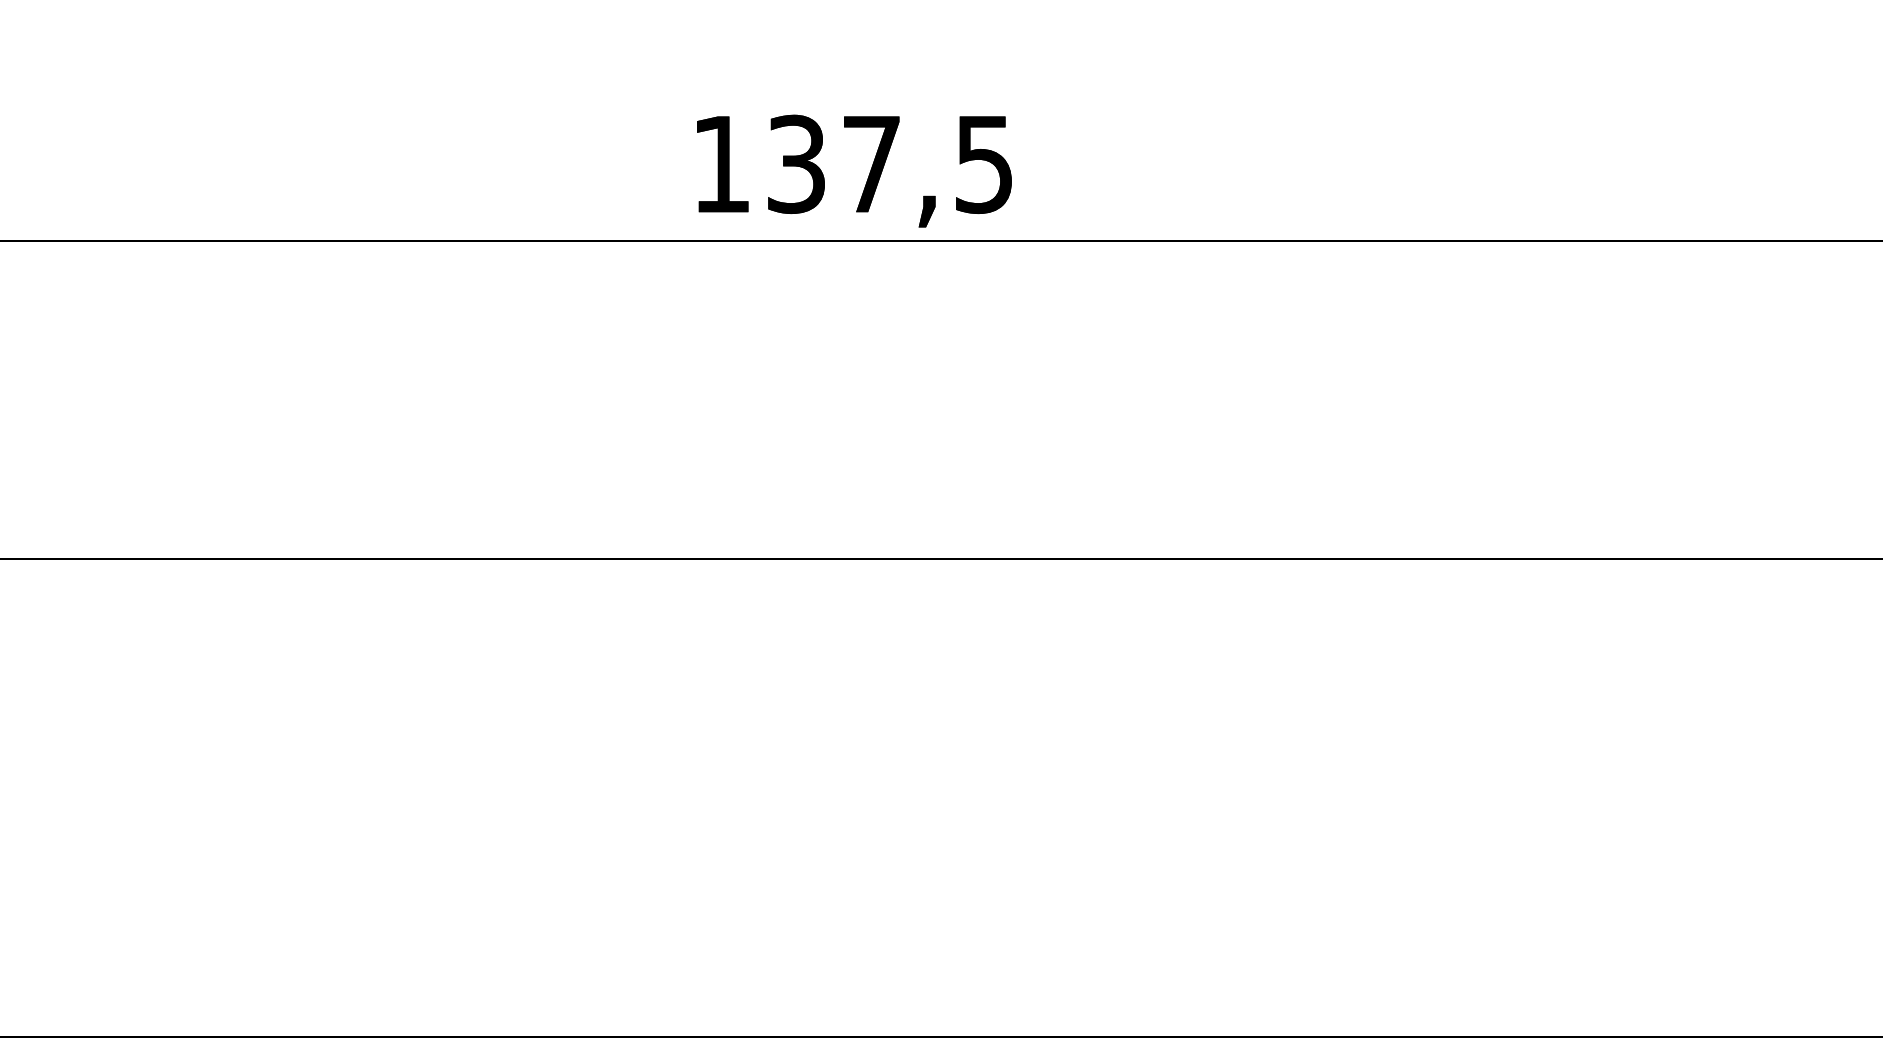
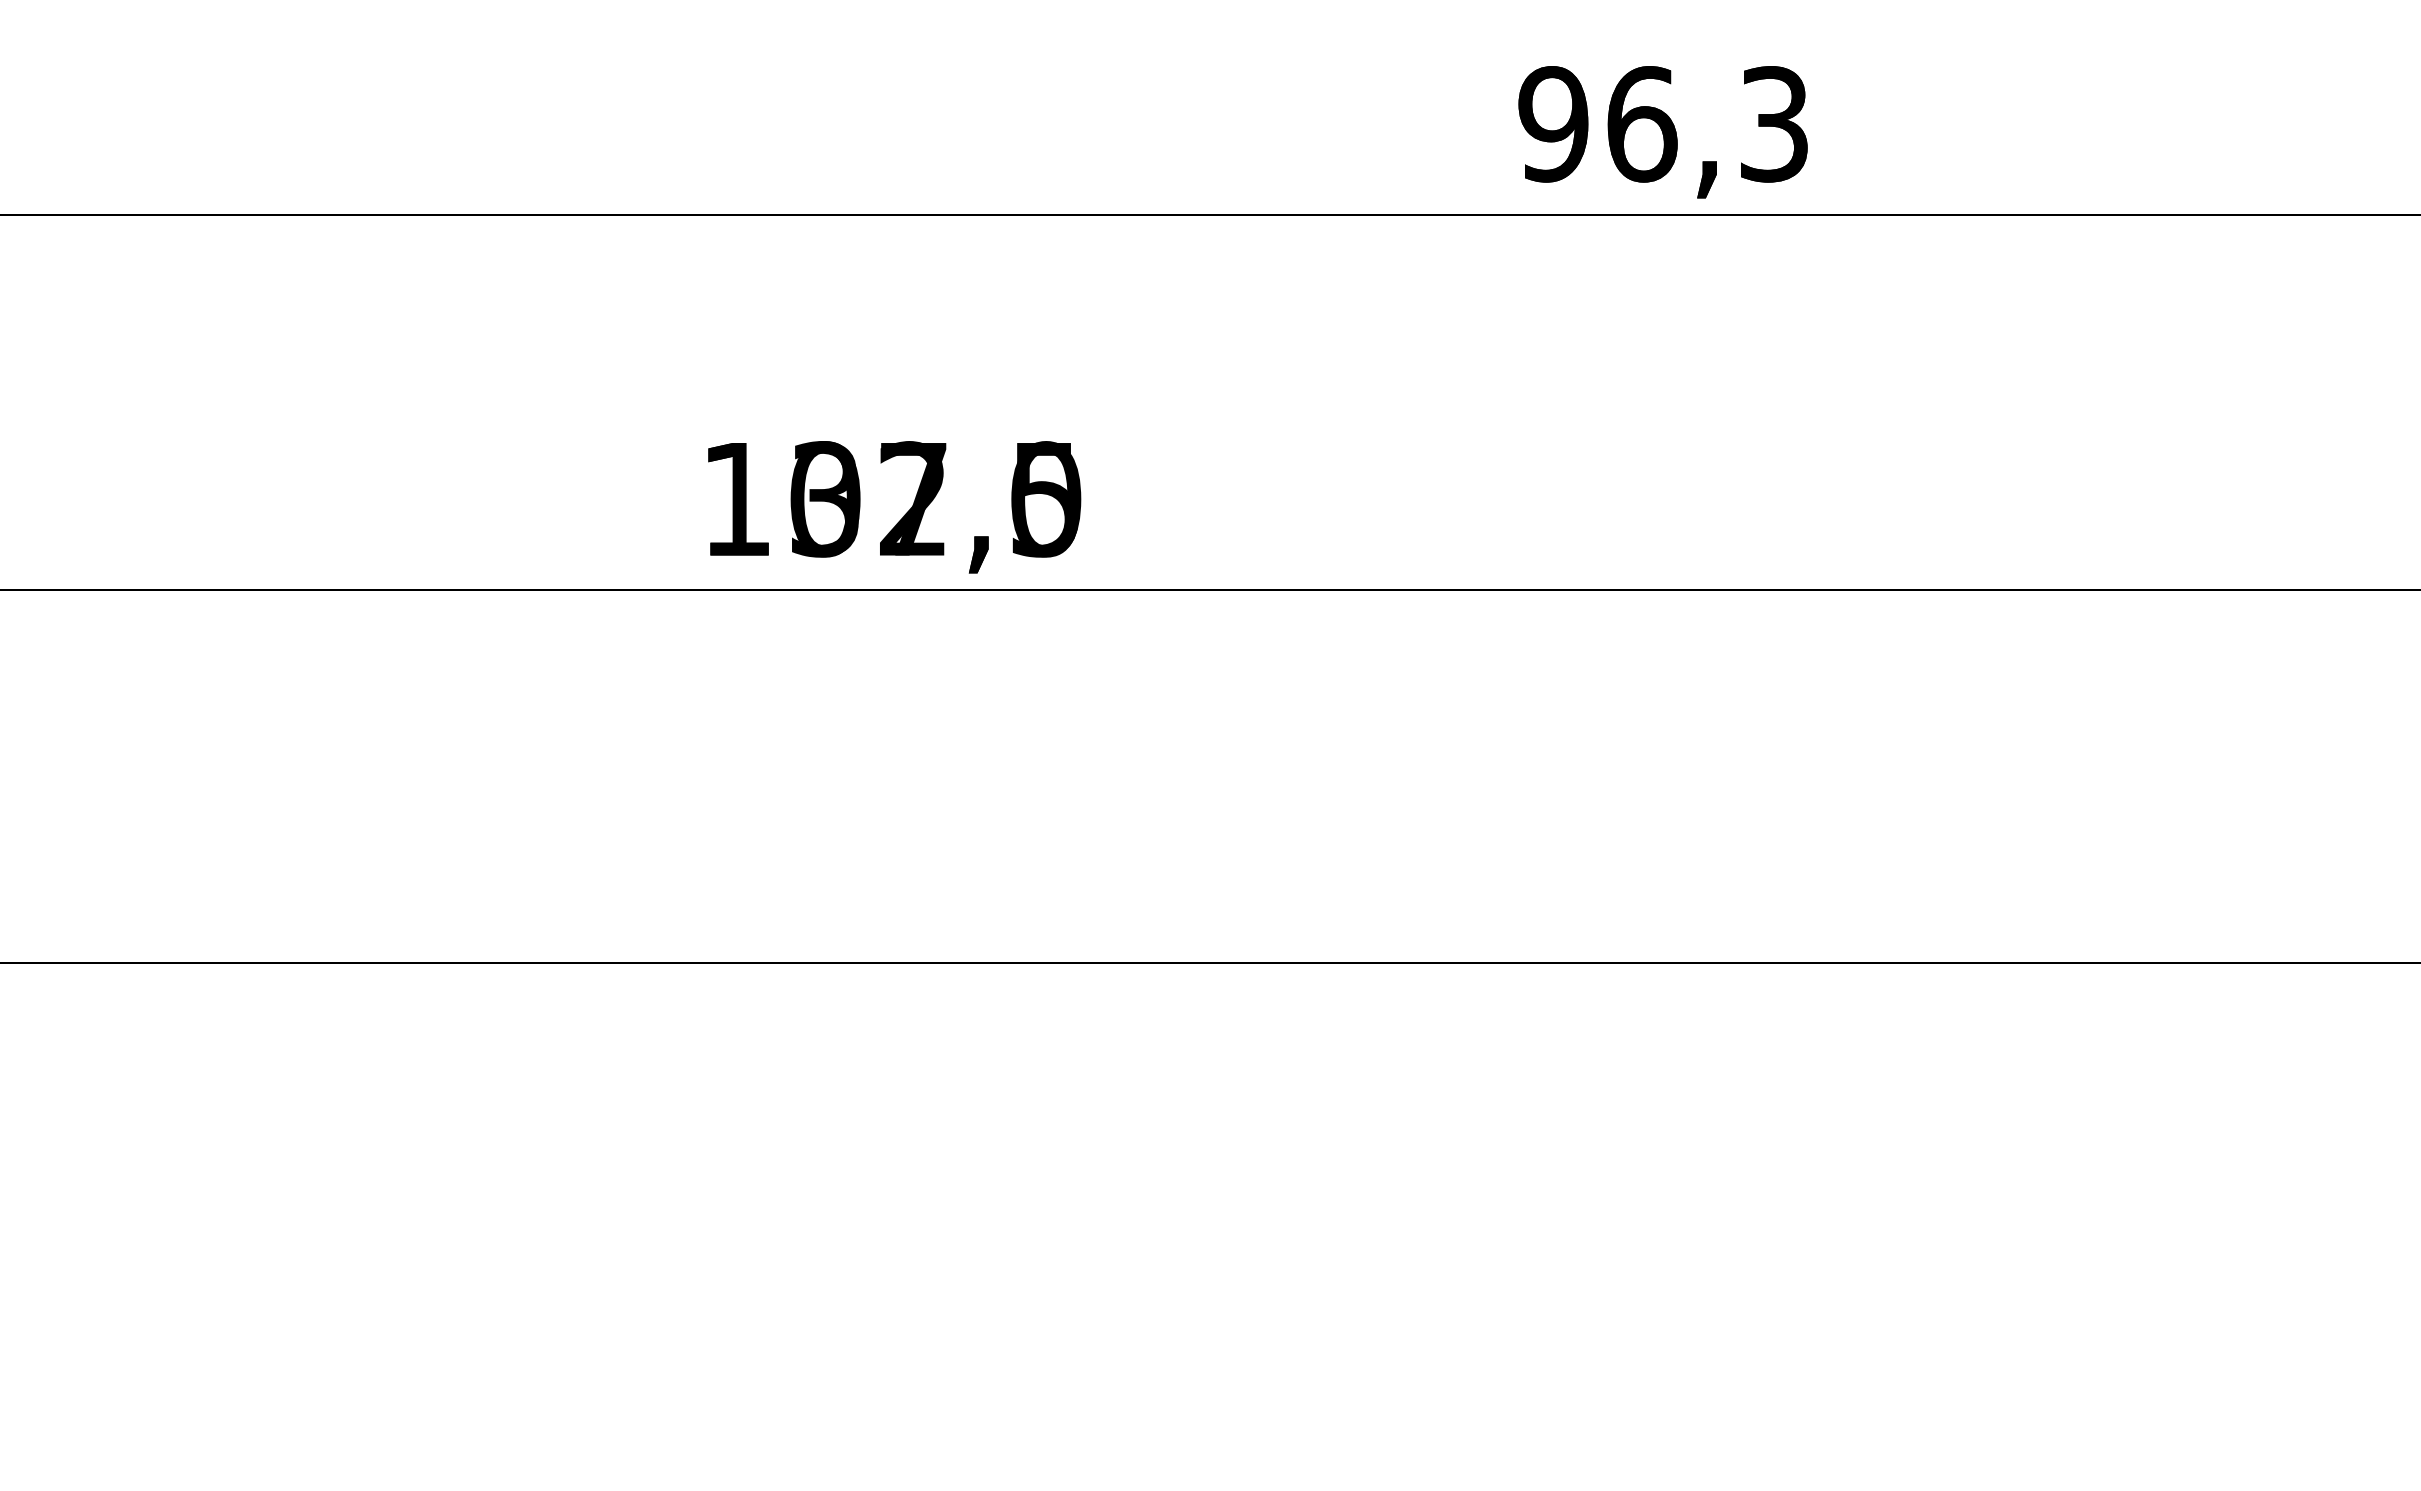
text: (890, 164) -> (935, 499), 137,5 -> 102,0

